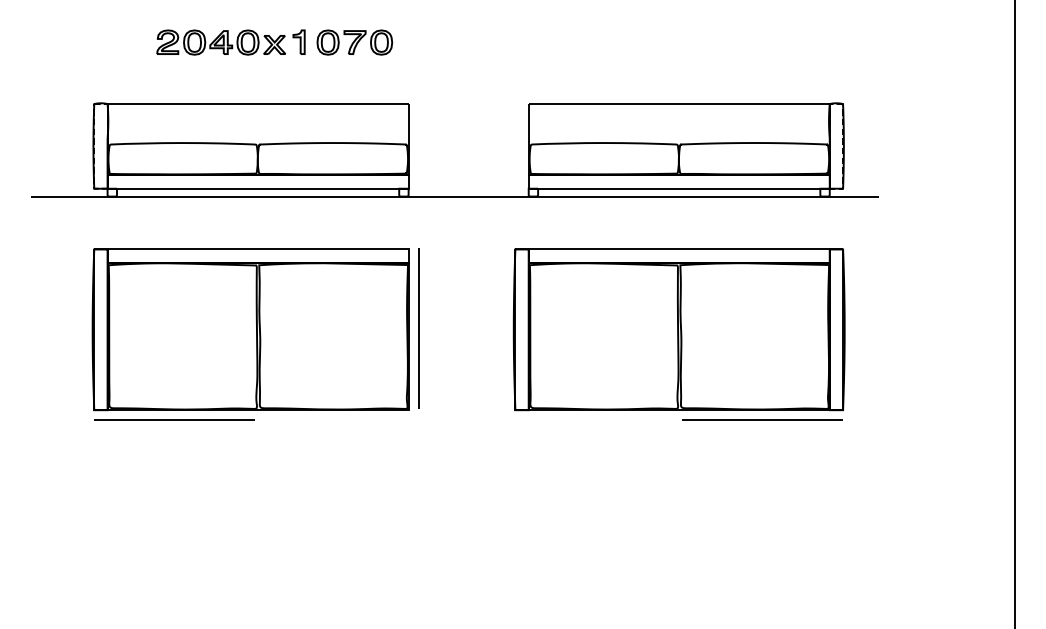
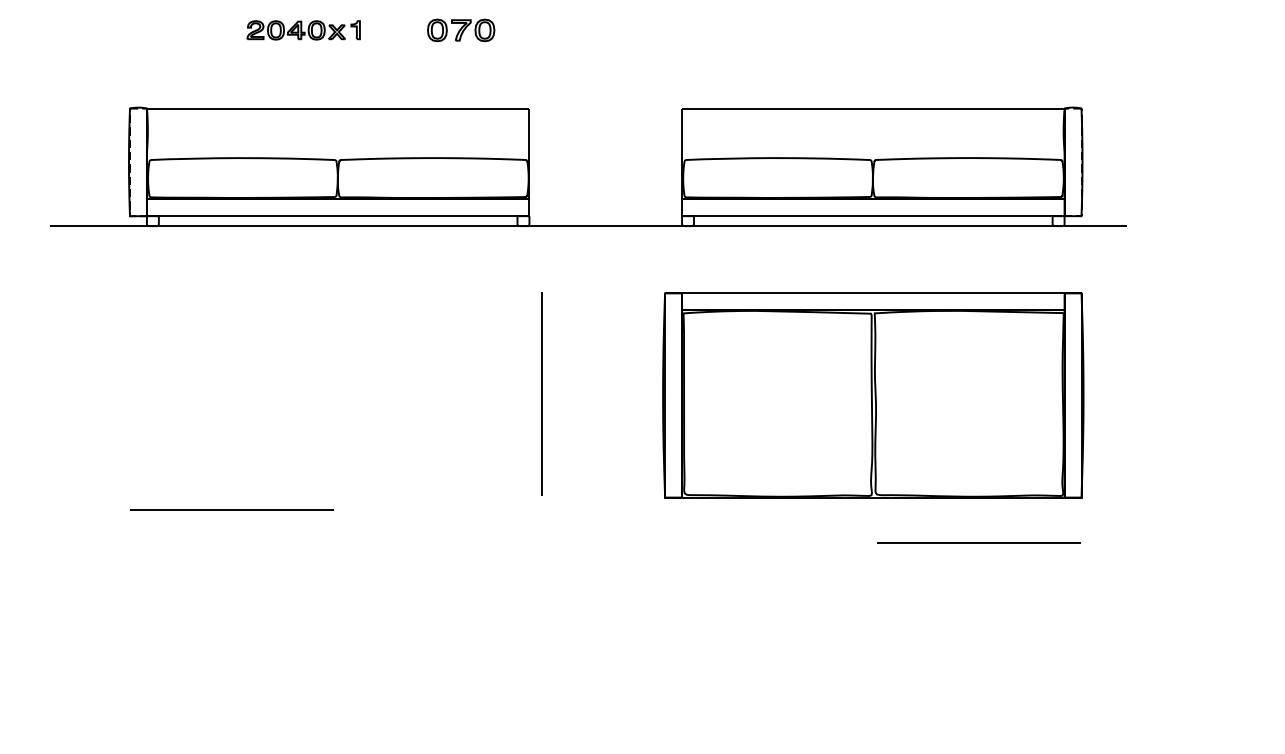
part: (230, 42) -> (303, 30), size x0.6
part: (354, 42) -> (460, 30), size x0.7
part: (250, 329) -> (328, 395), removed
line: (762, 419) -> (979, 542), moved

